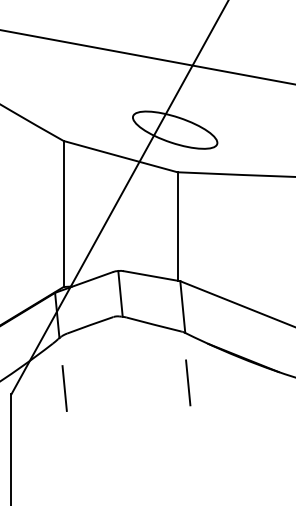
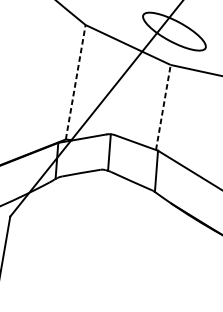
line: (63, 213) -> (75, 81), solid -> dashed
line: (177, 226) -> (163, 107), solid -> dashed
line: (188, 382) -> (150, 231), removed
line: (64, 388) -> (52, 219), removed

